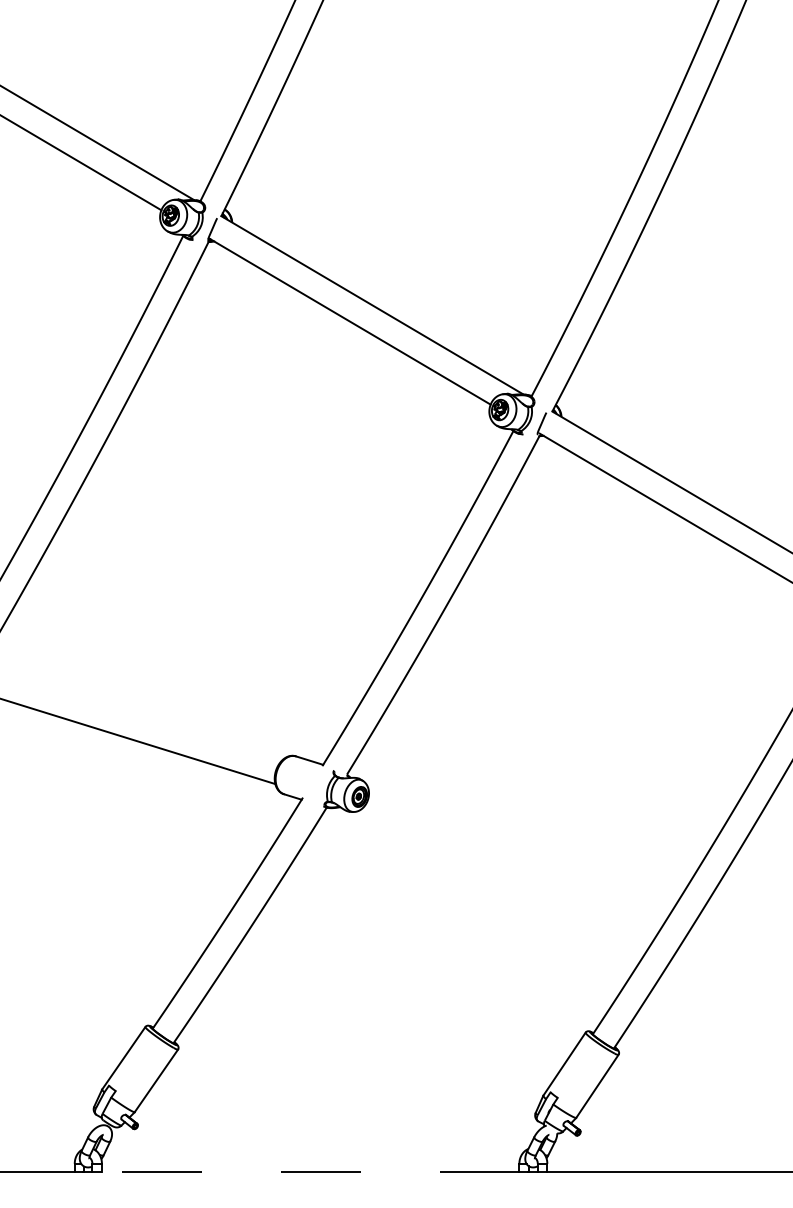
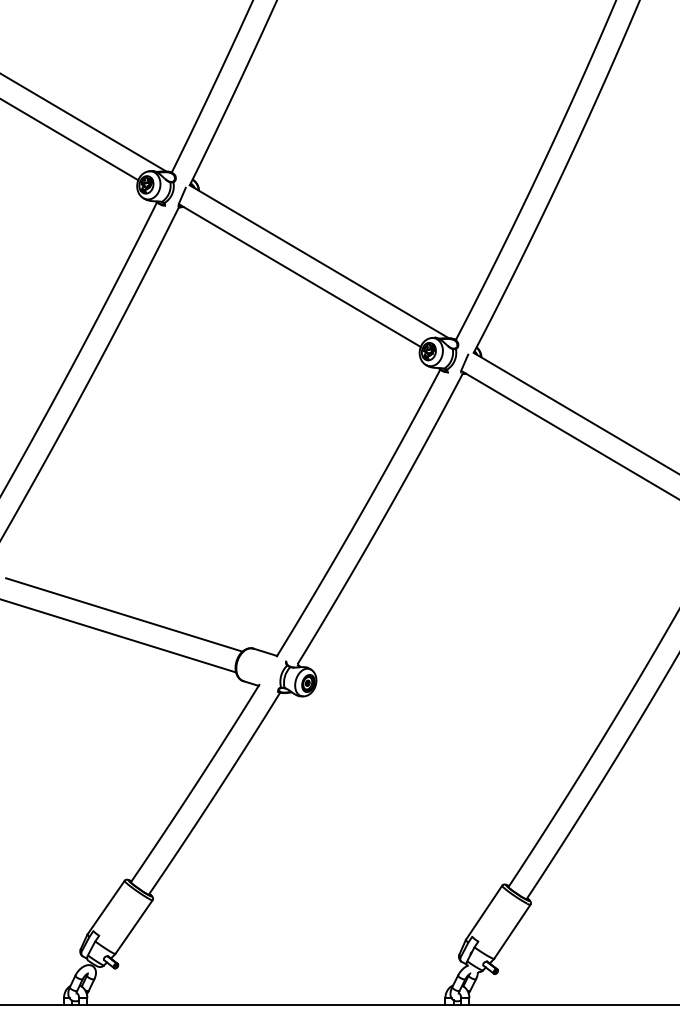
line: (144, 716) -> (123, 614), added
line: (309, 1171) -> (265, 1004), dashed -> solid

